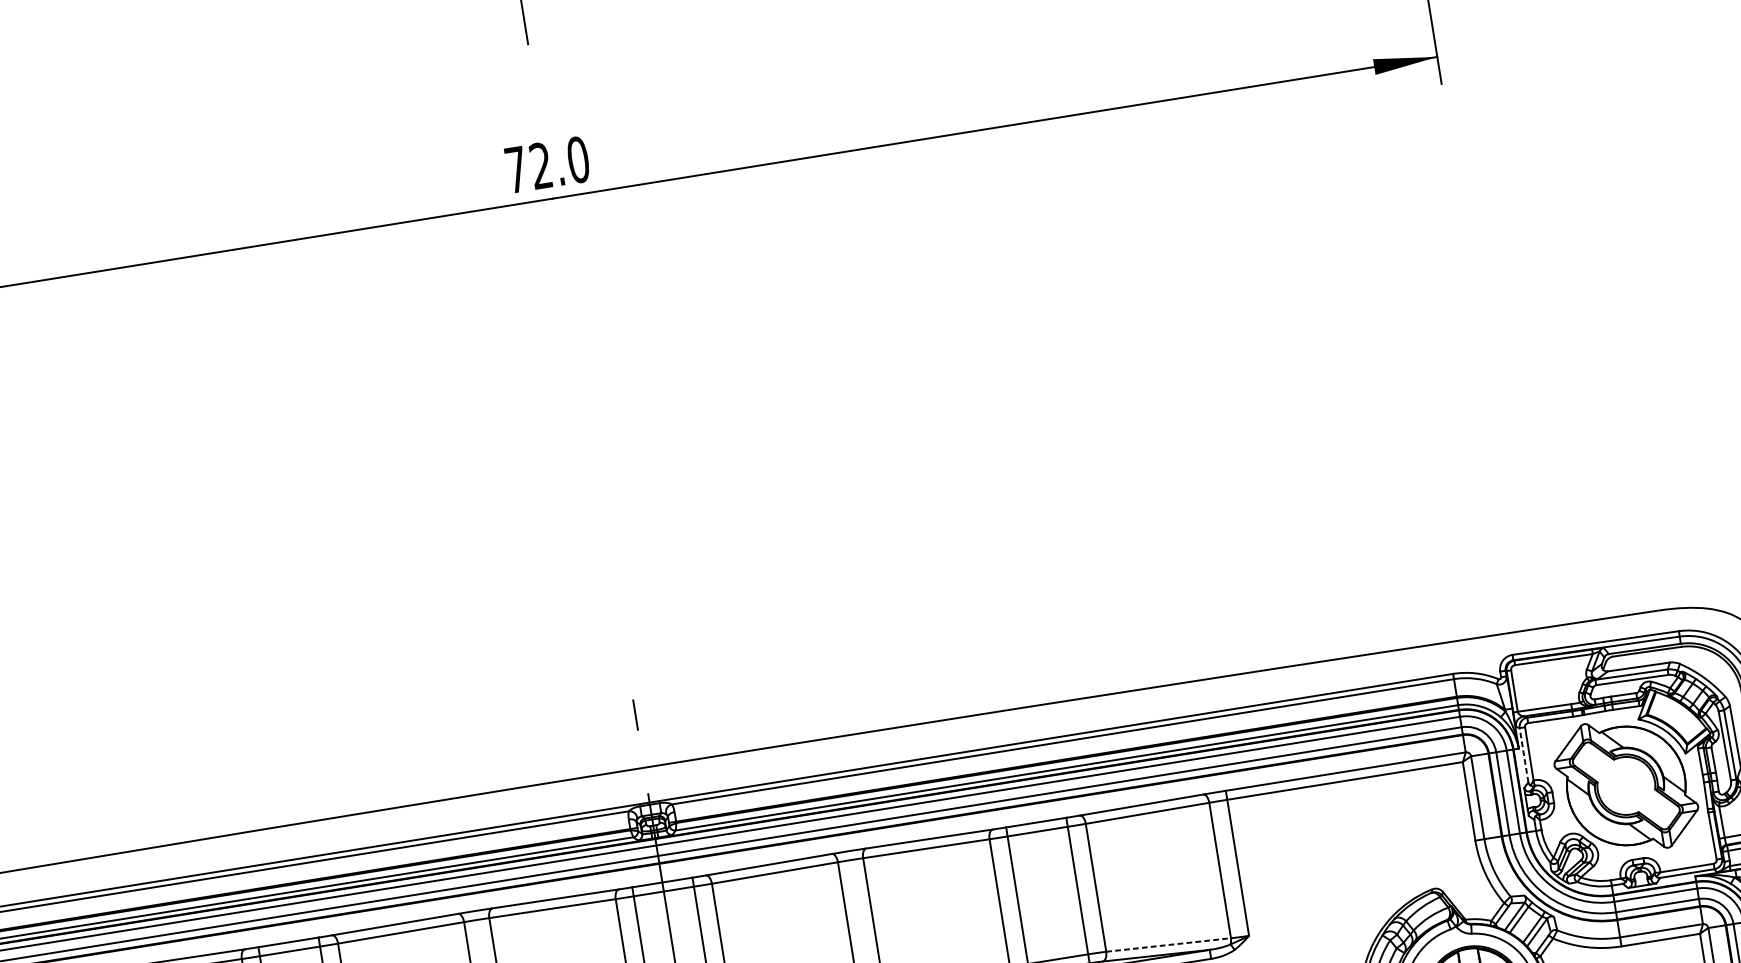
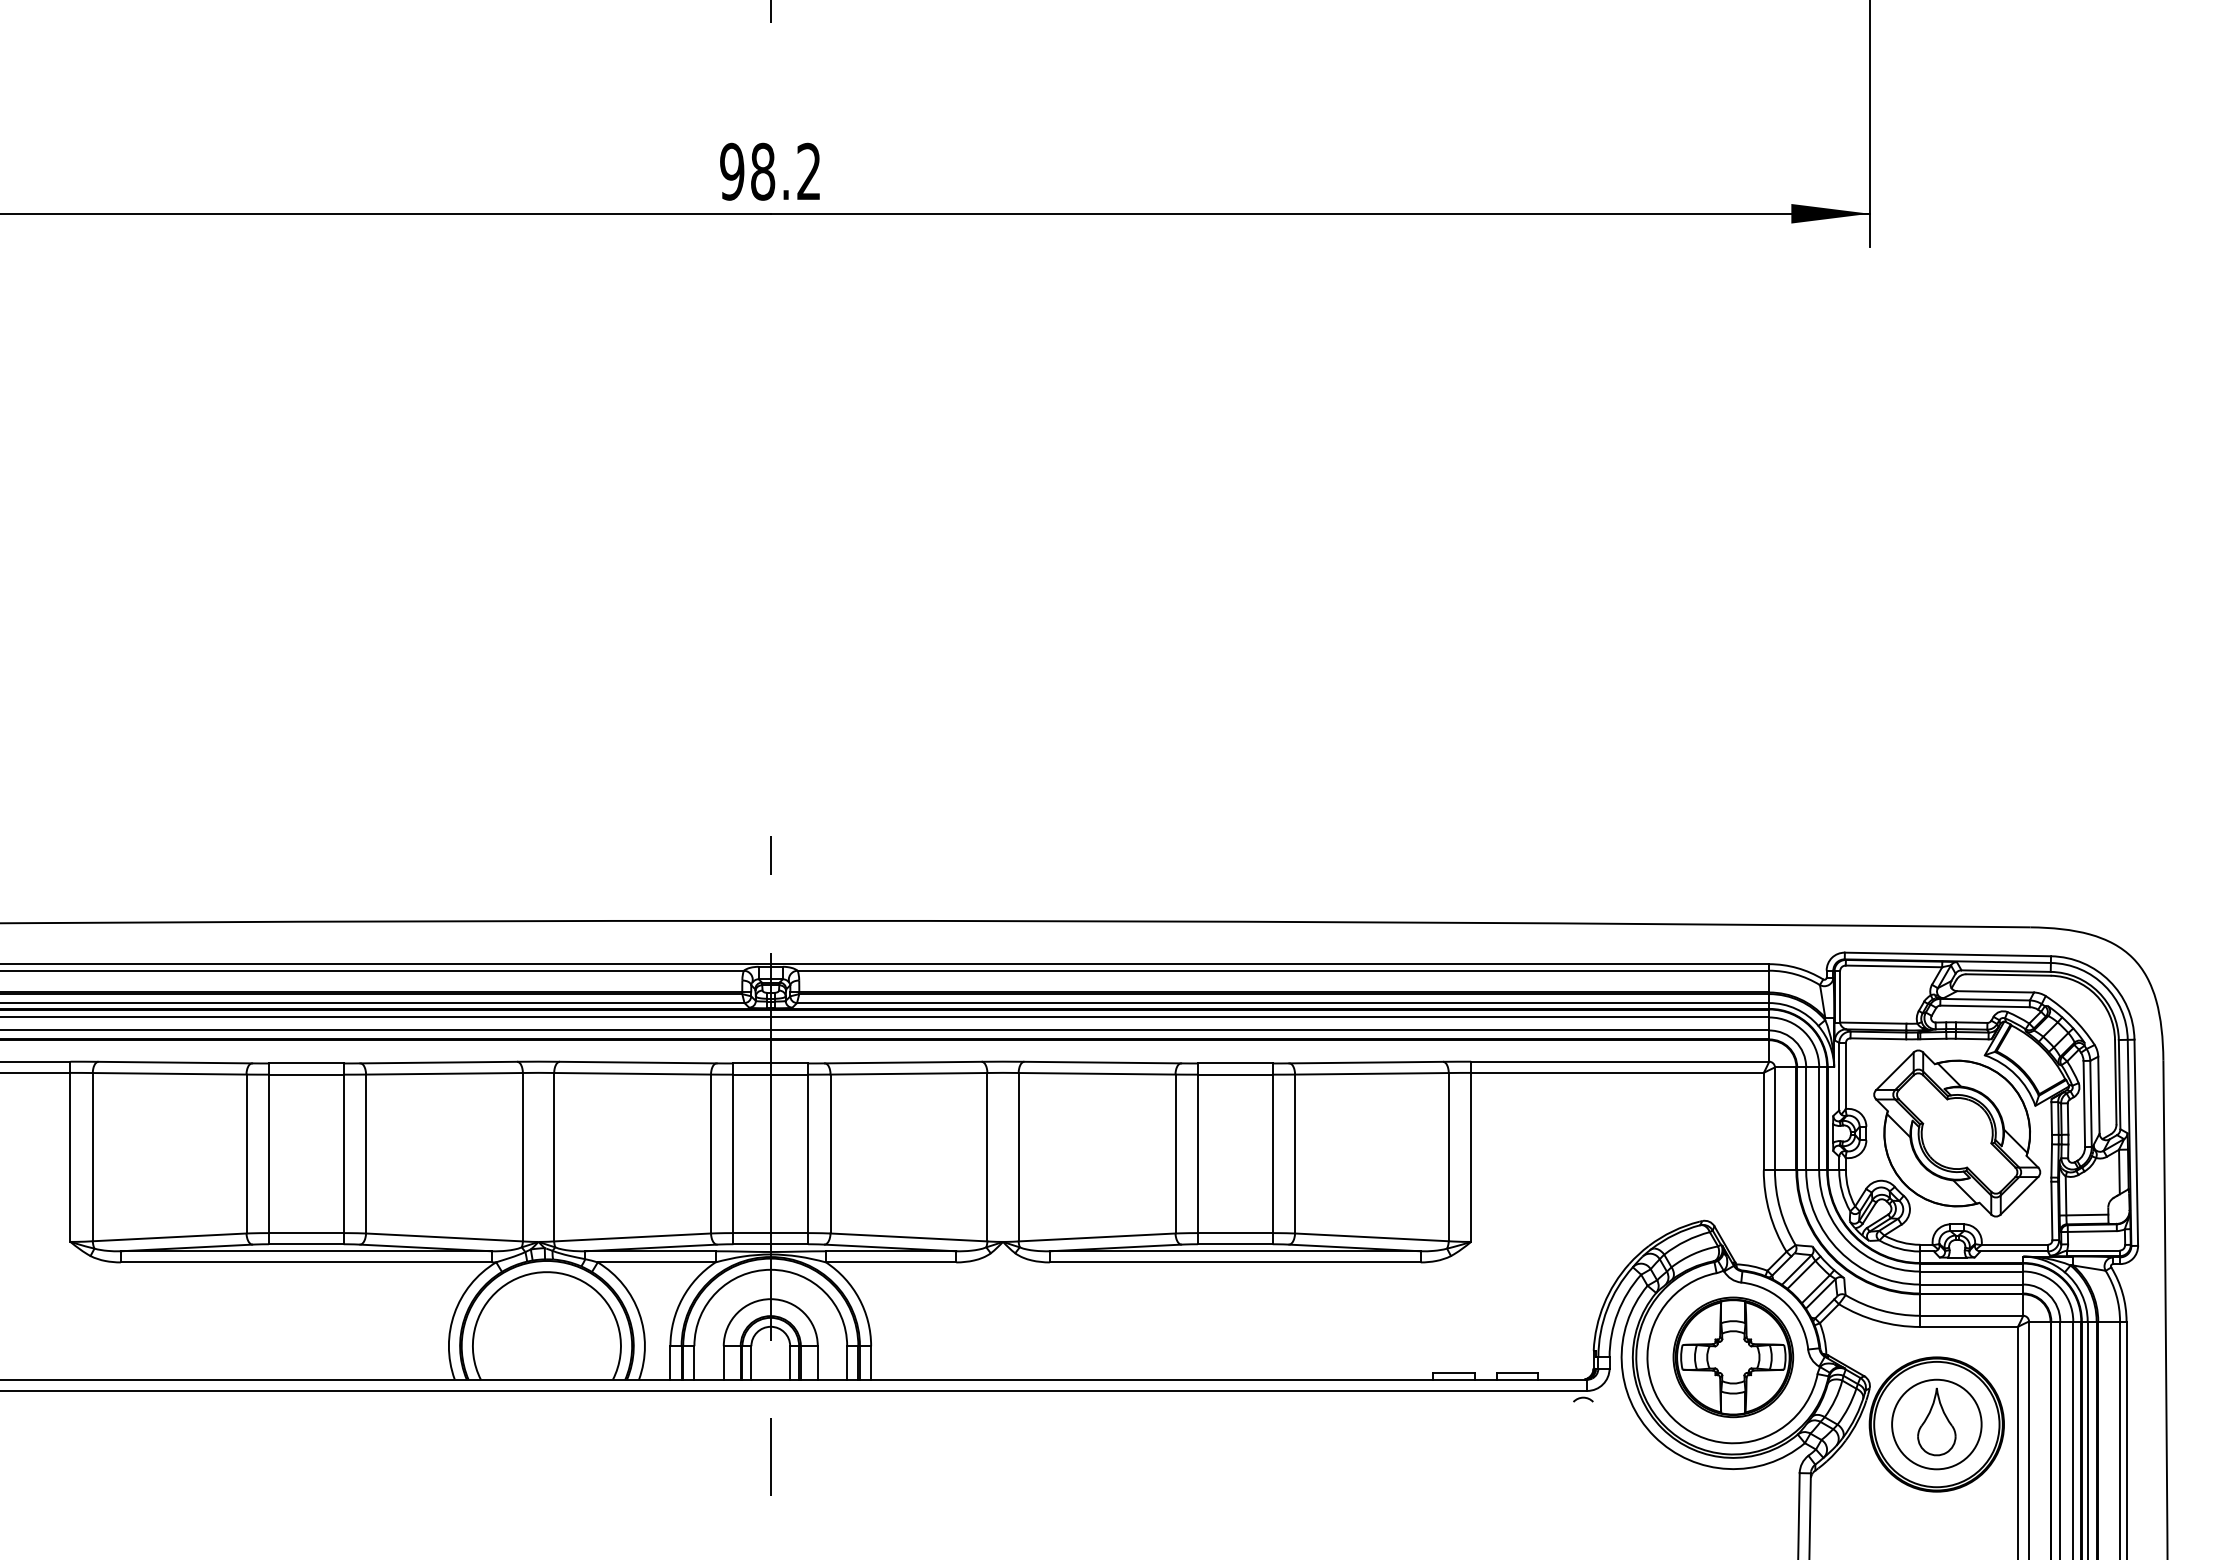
text: (547, 164) -> (770, 171), 72.0 -> 98.2
line: (1524, 755) -> (1839, 1076), dashed -> solid
line: (1168, 945) -> (1371, 1237), dashed -> solid

